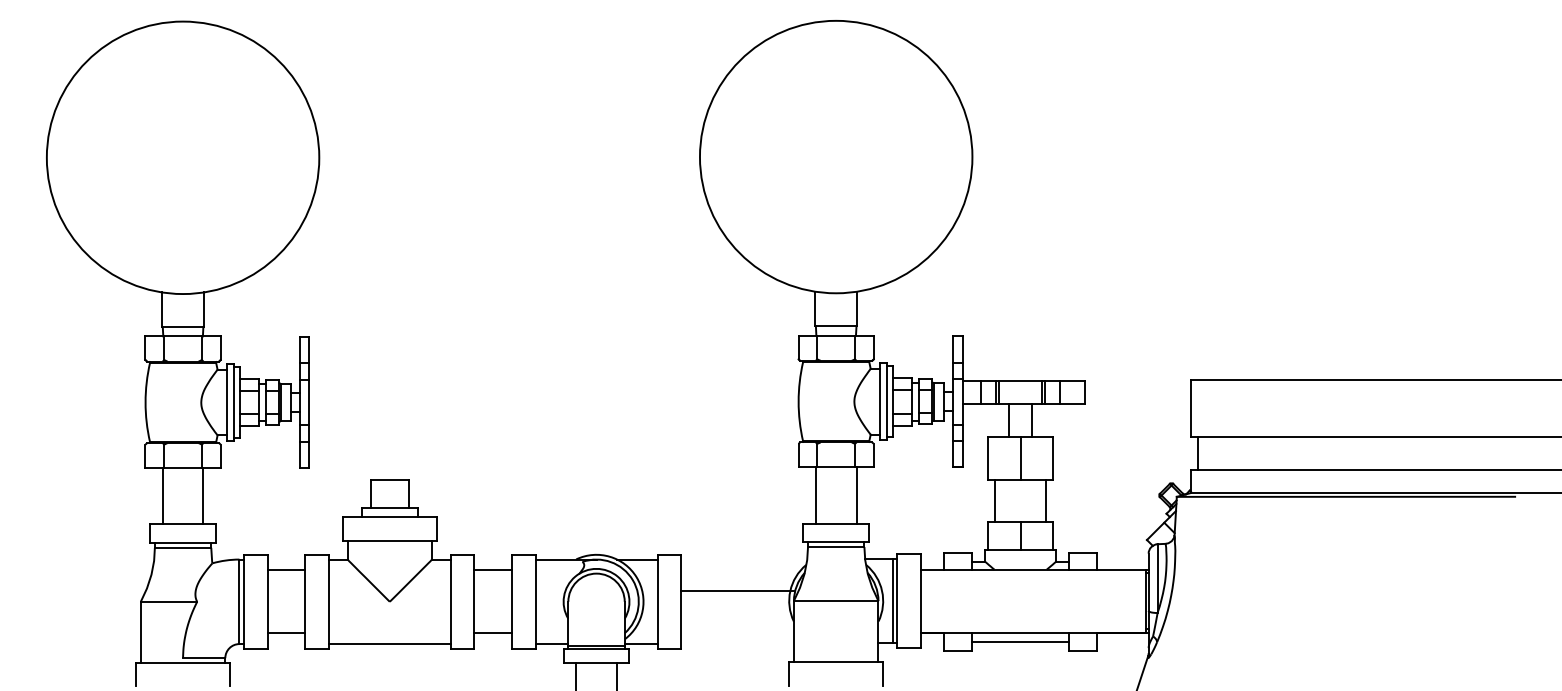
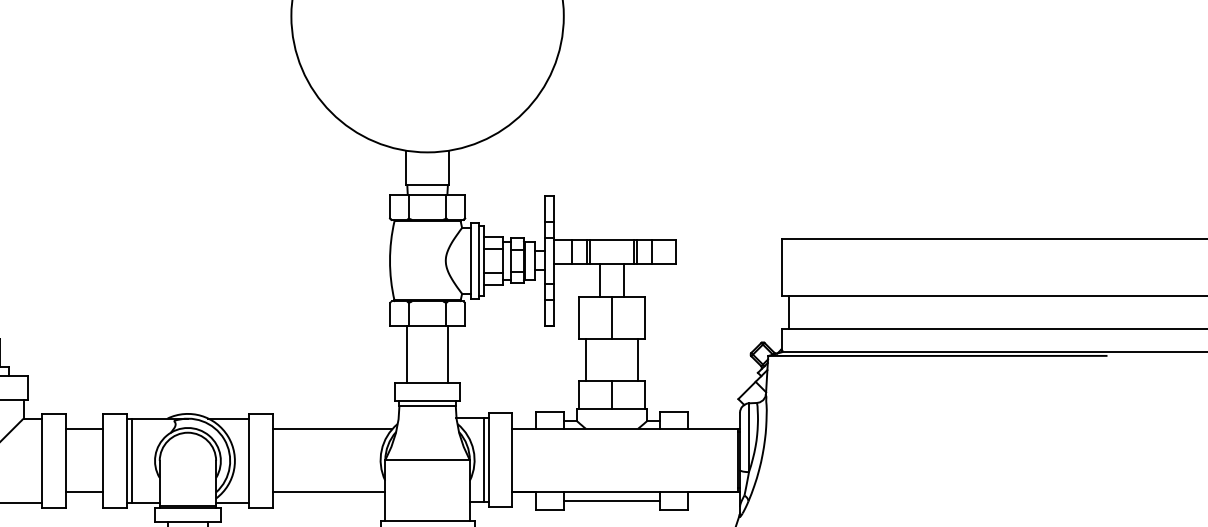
line: (740, 570) -> (331, 429), added
line: (737, 591) -> (328, 492), moved
line: (540, 601) -> (131, 460), added

